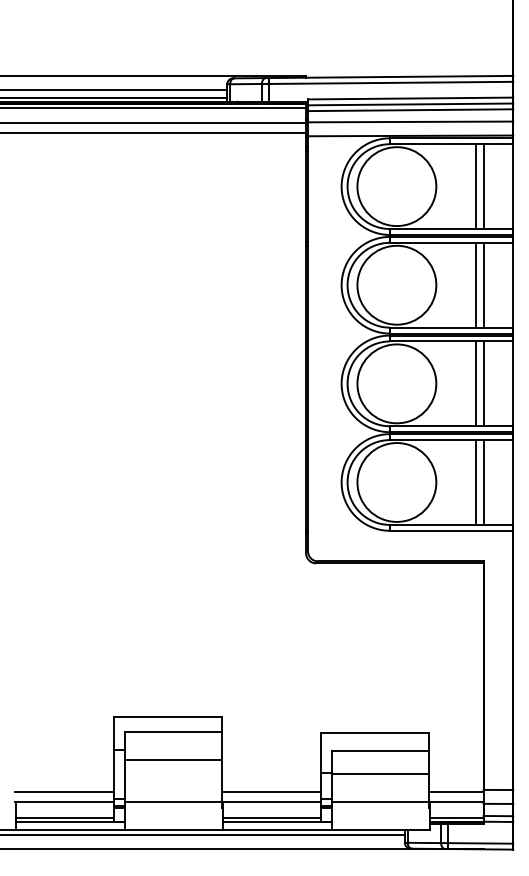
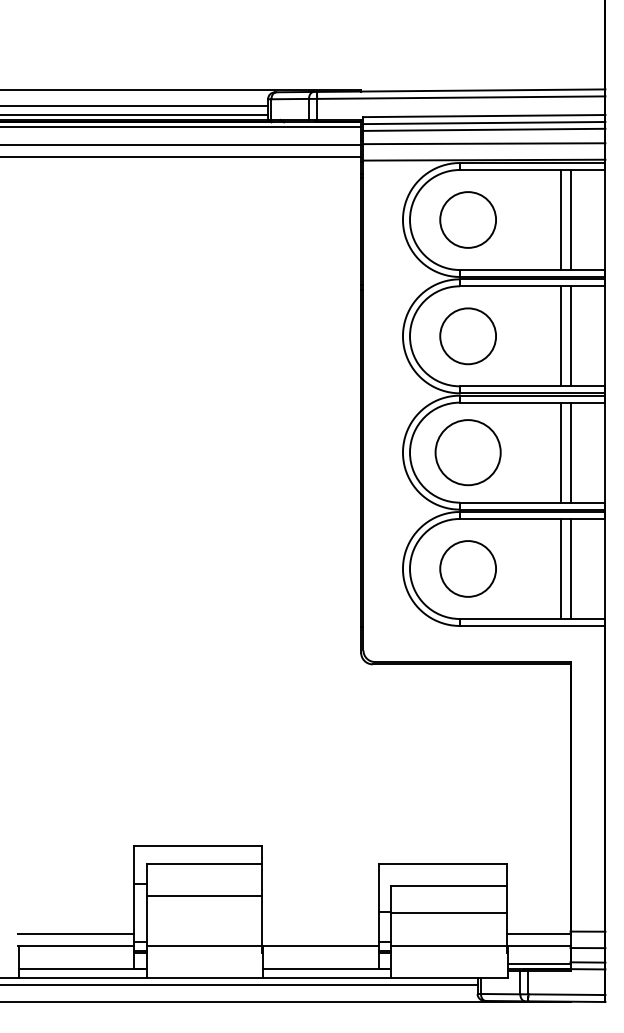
circle: (396, 186) -> (467, 219), size x0.6
circle: (396, 284) -> (467, 335), size x0.6
circle: (396, 383) -> (467, 452), size x0.7
circle: (396, 482) -> (467, 568), size x0.6
line: (271, 792) -> (320, 934), removed
line: (64, 817) -> (76, 964), removed
line: (271, 817) -> (320, 964), removed

